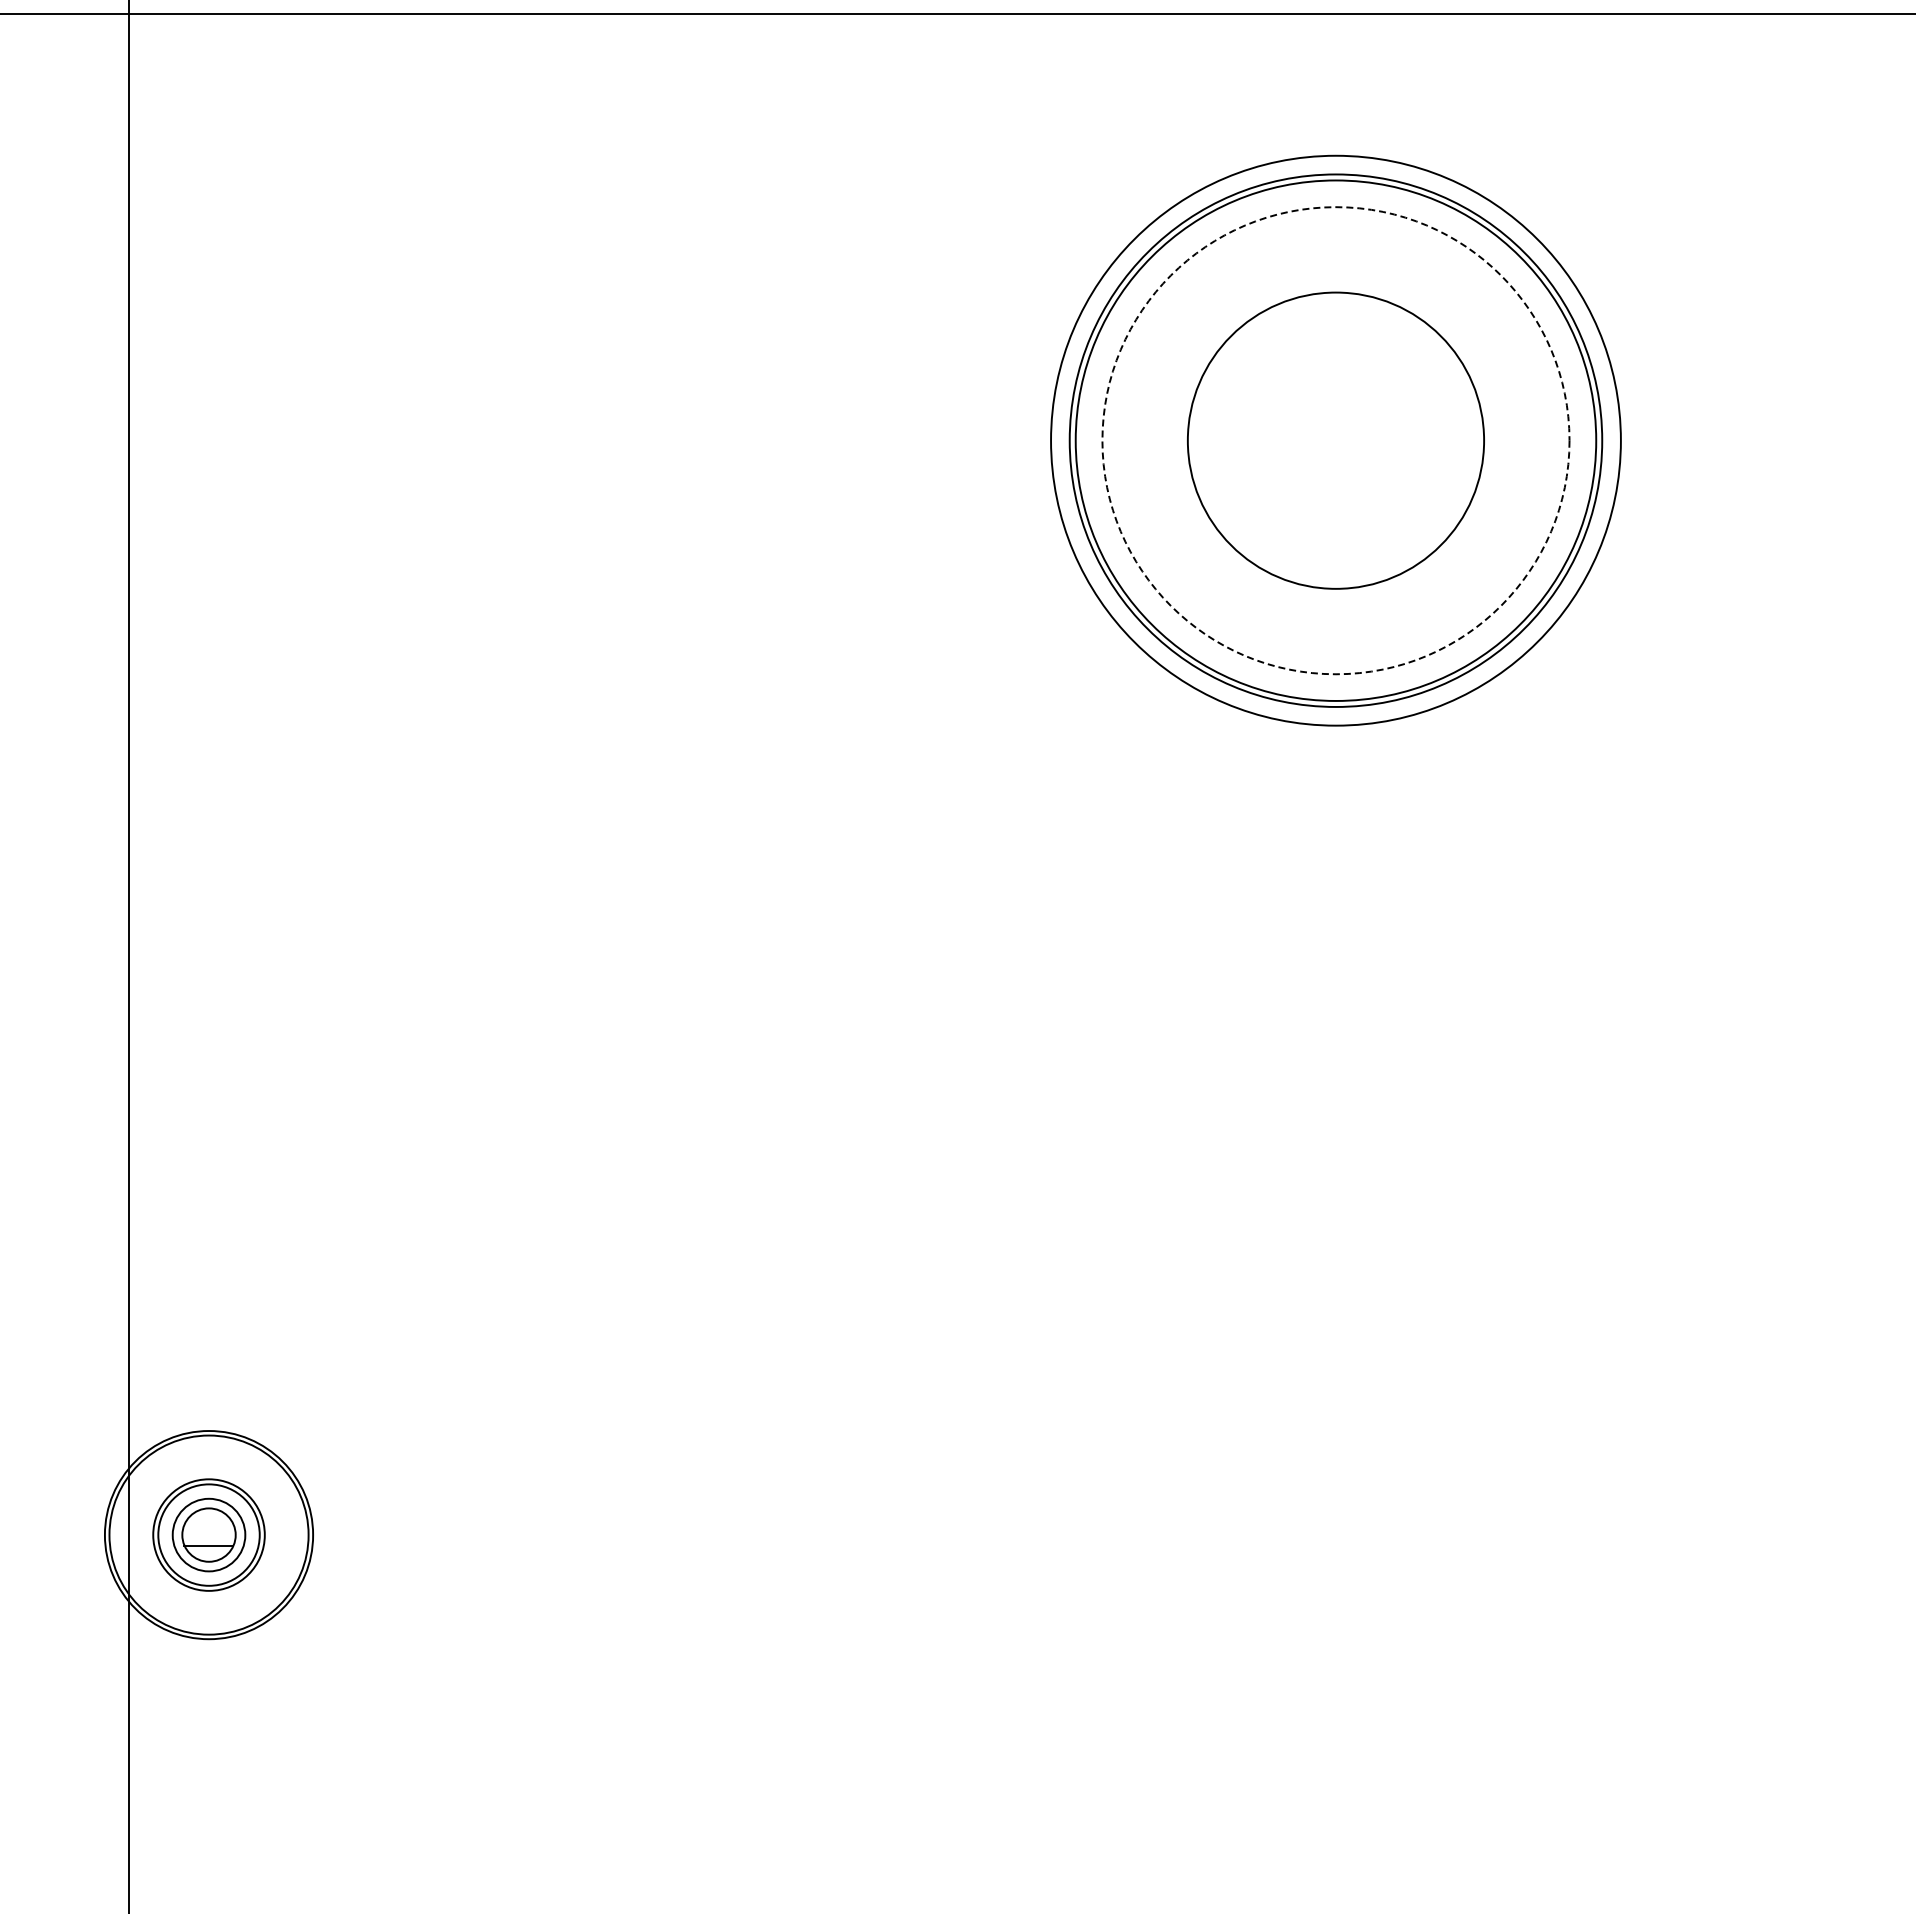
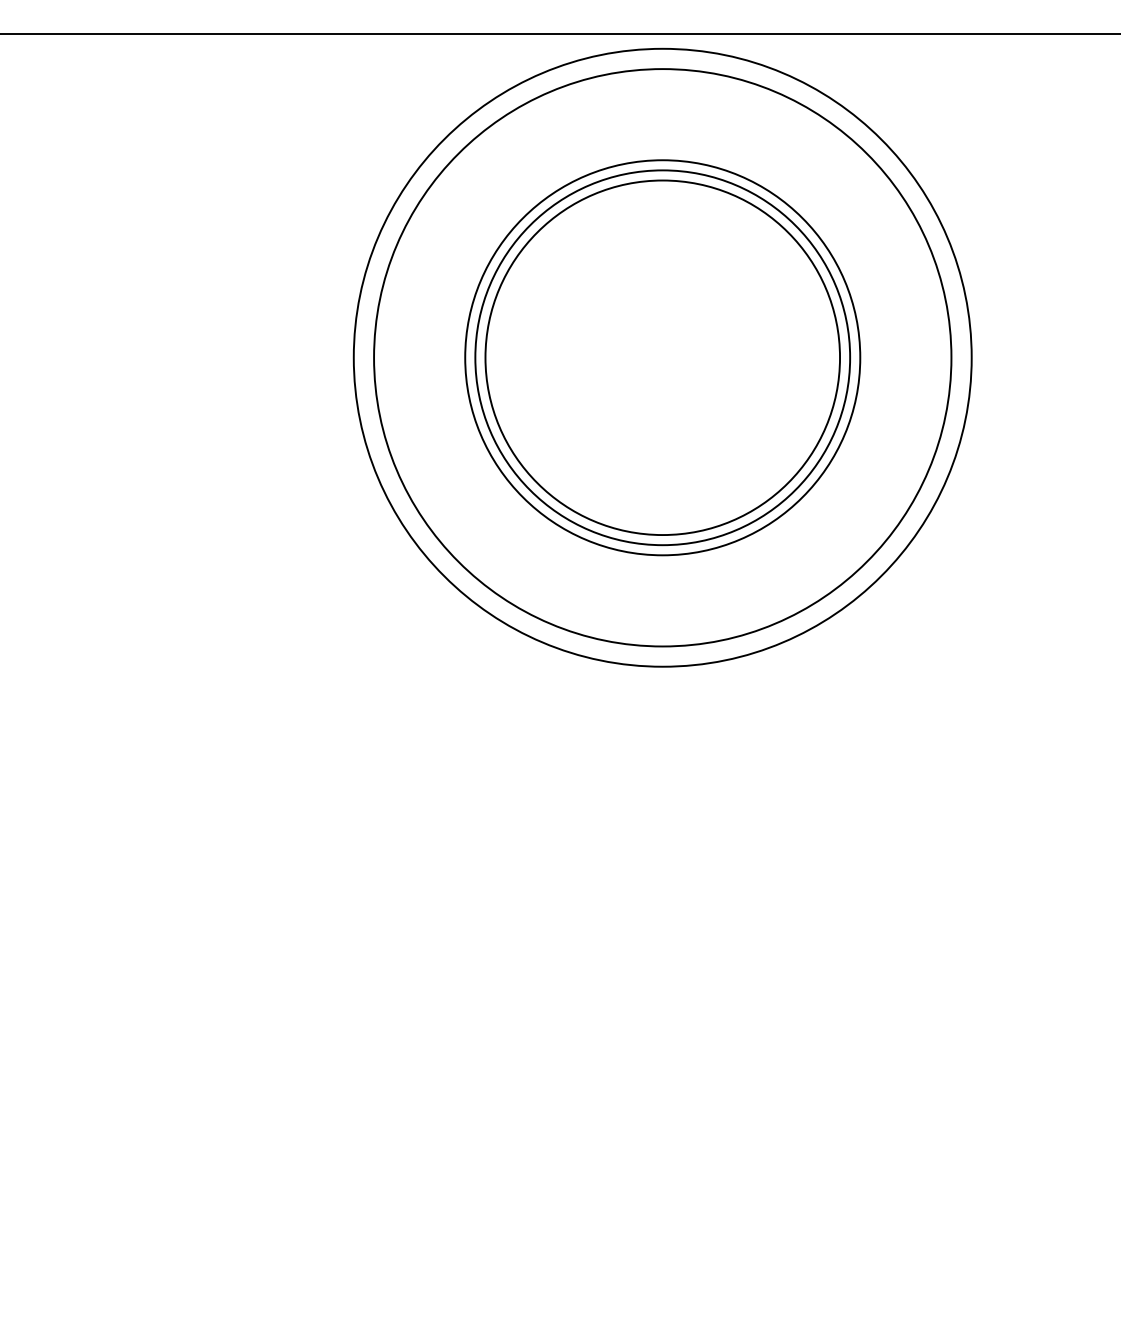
circle: (1335, 440) -> (662, 357), dashed -> solid
circle: (1335, 440) -> (662, 357), size x1.43
circle: (1335, 440) -> (662, 357), size x1.43
circle: (1335, 440) -> (662, 357), size x1.67

